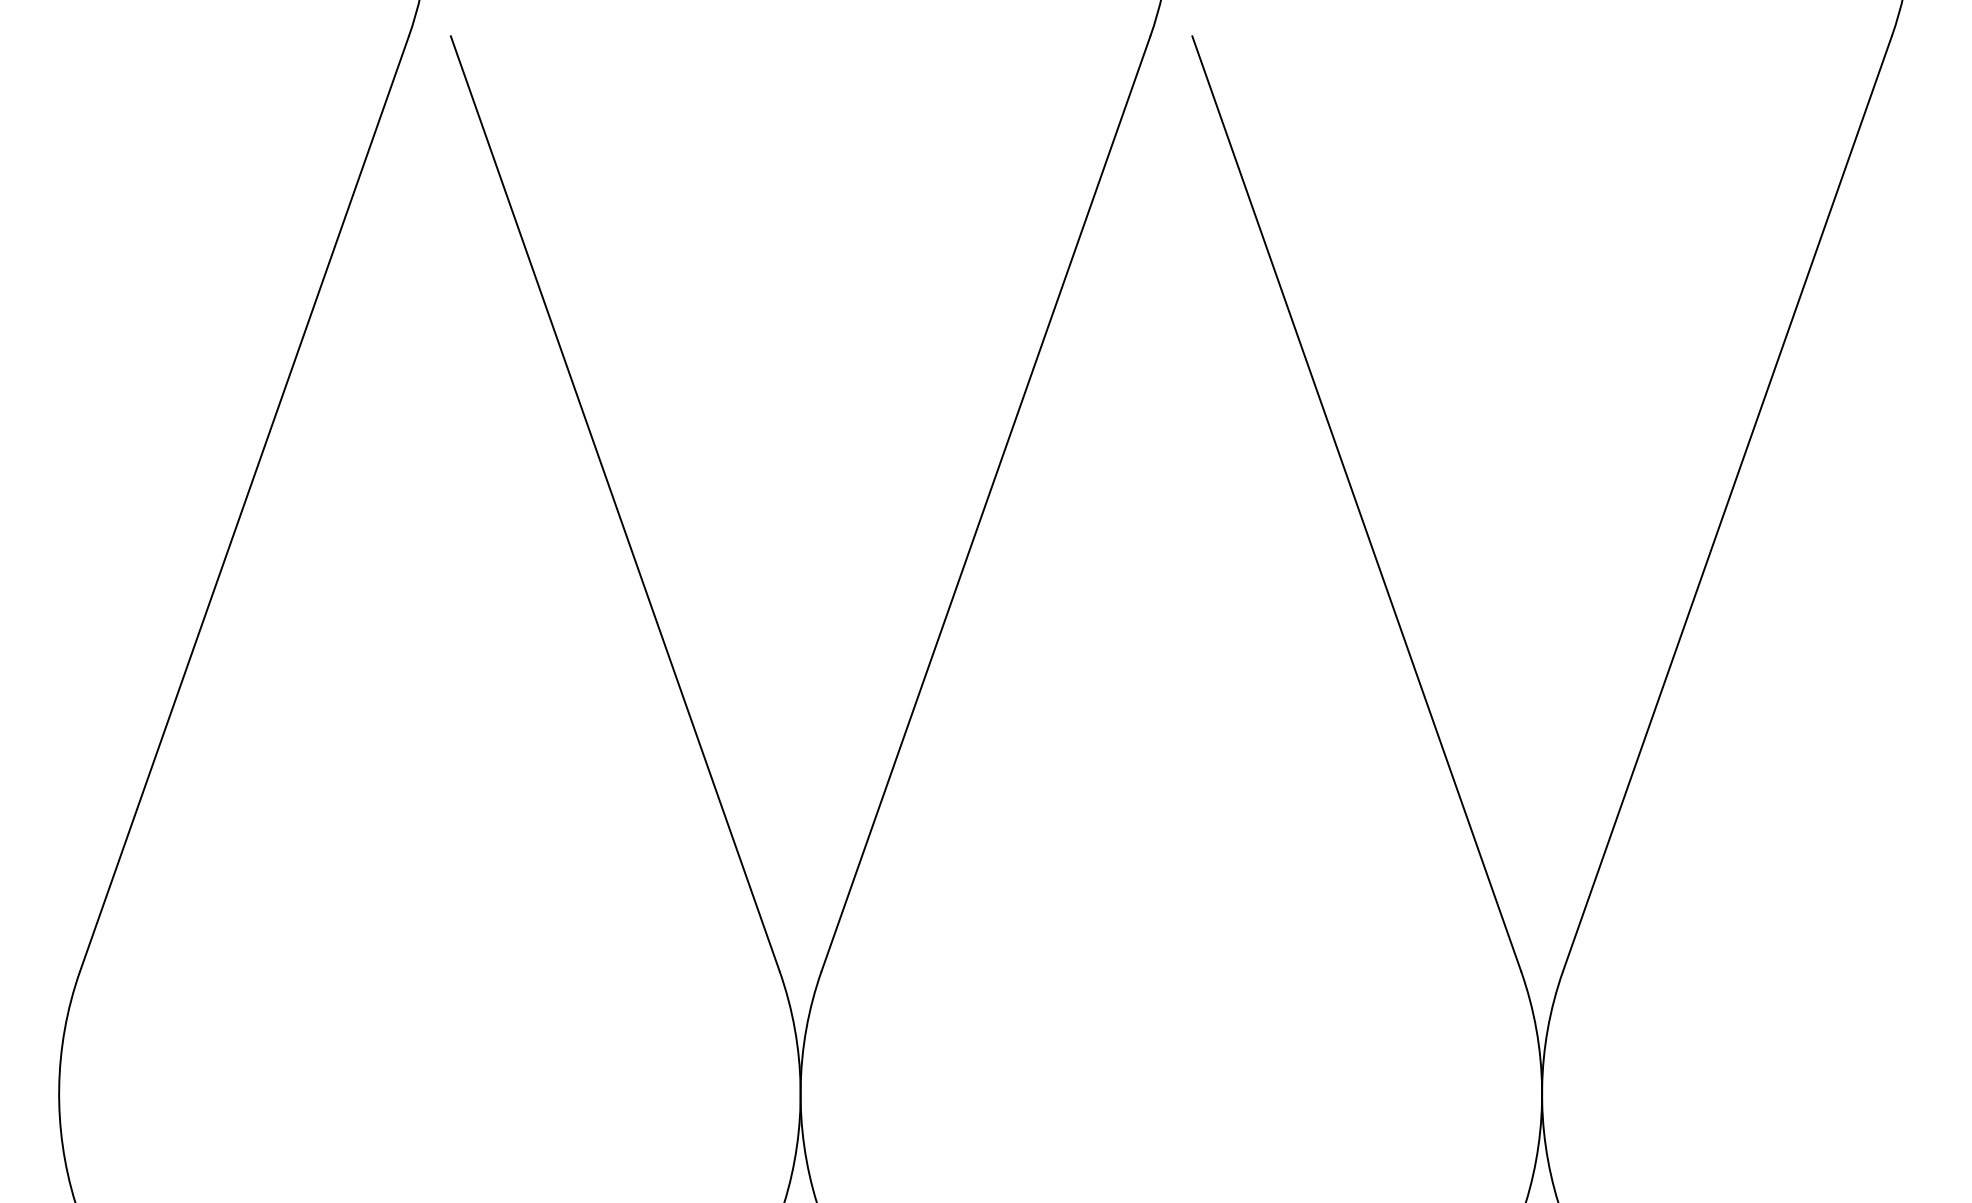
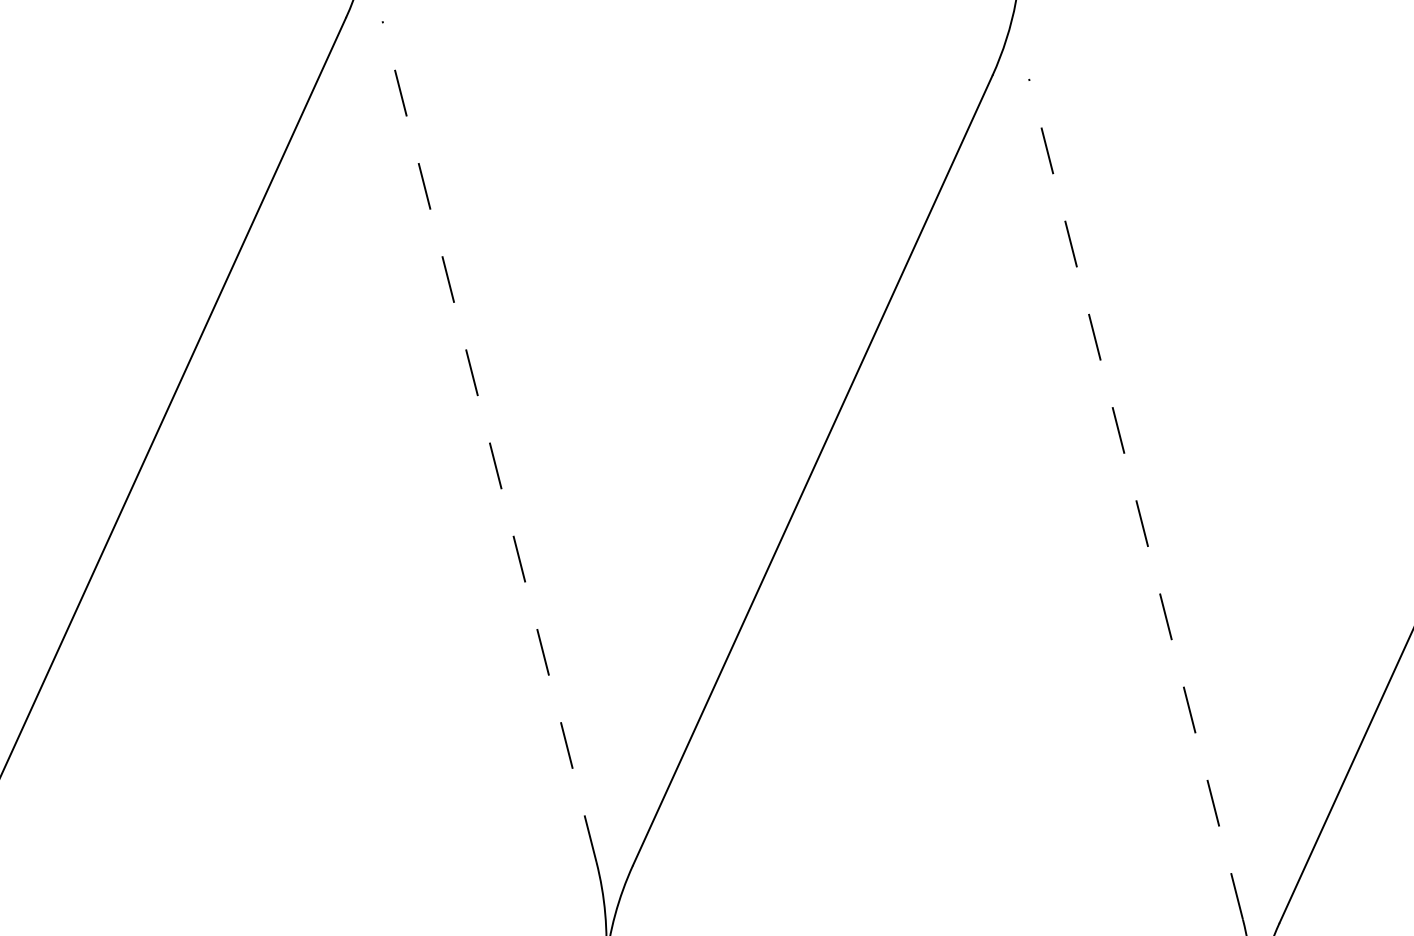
line: (615, 503) -> (489, 441), solid -> dashed
line: (1356, 503) -> (1135, 499), solid -> dashed

